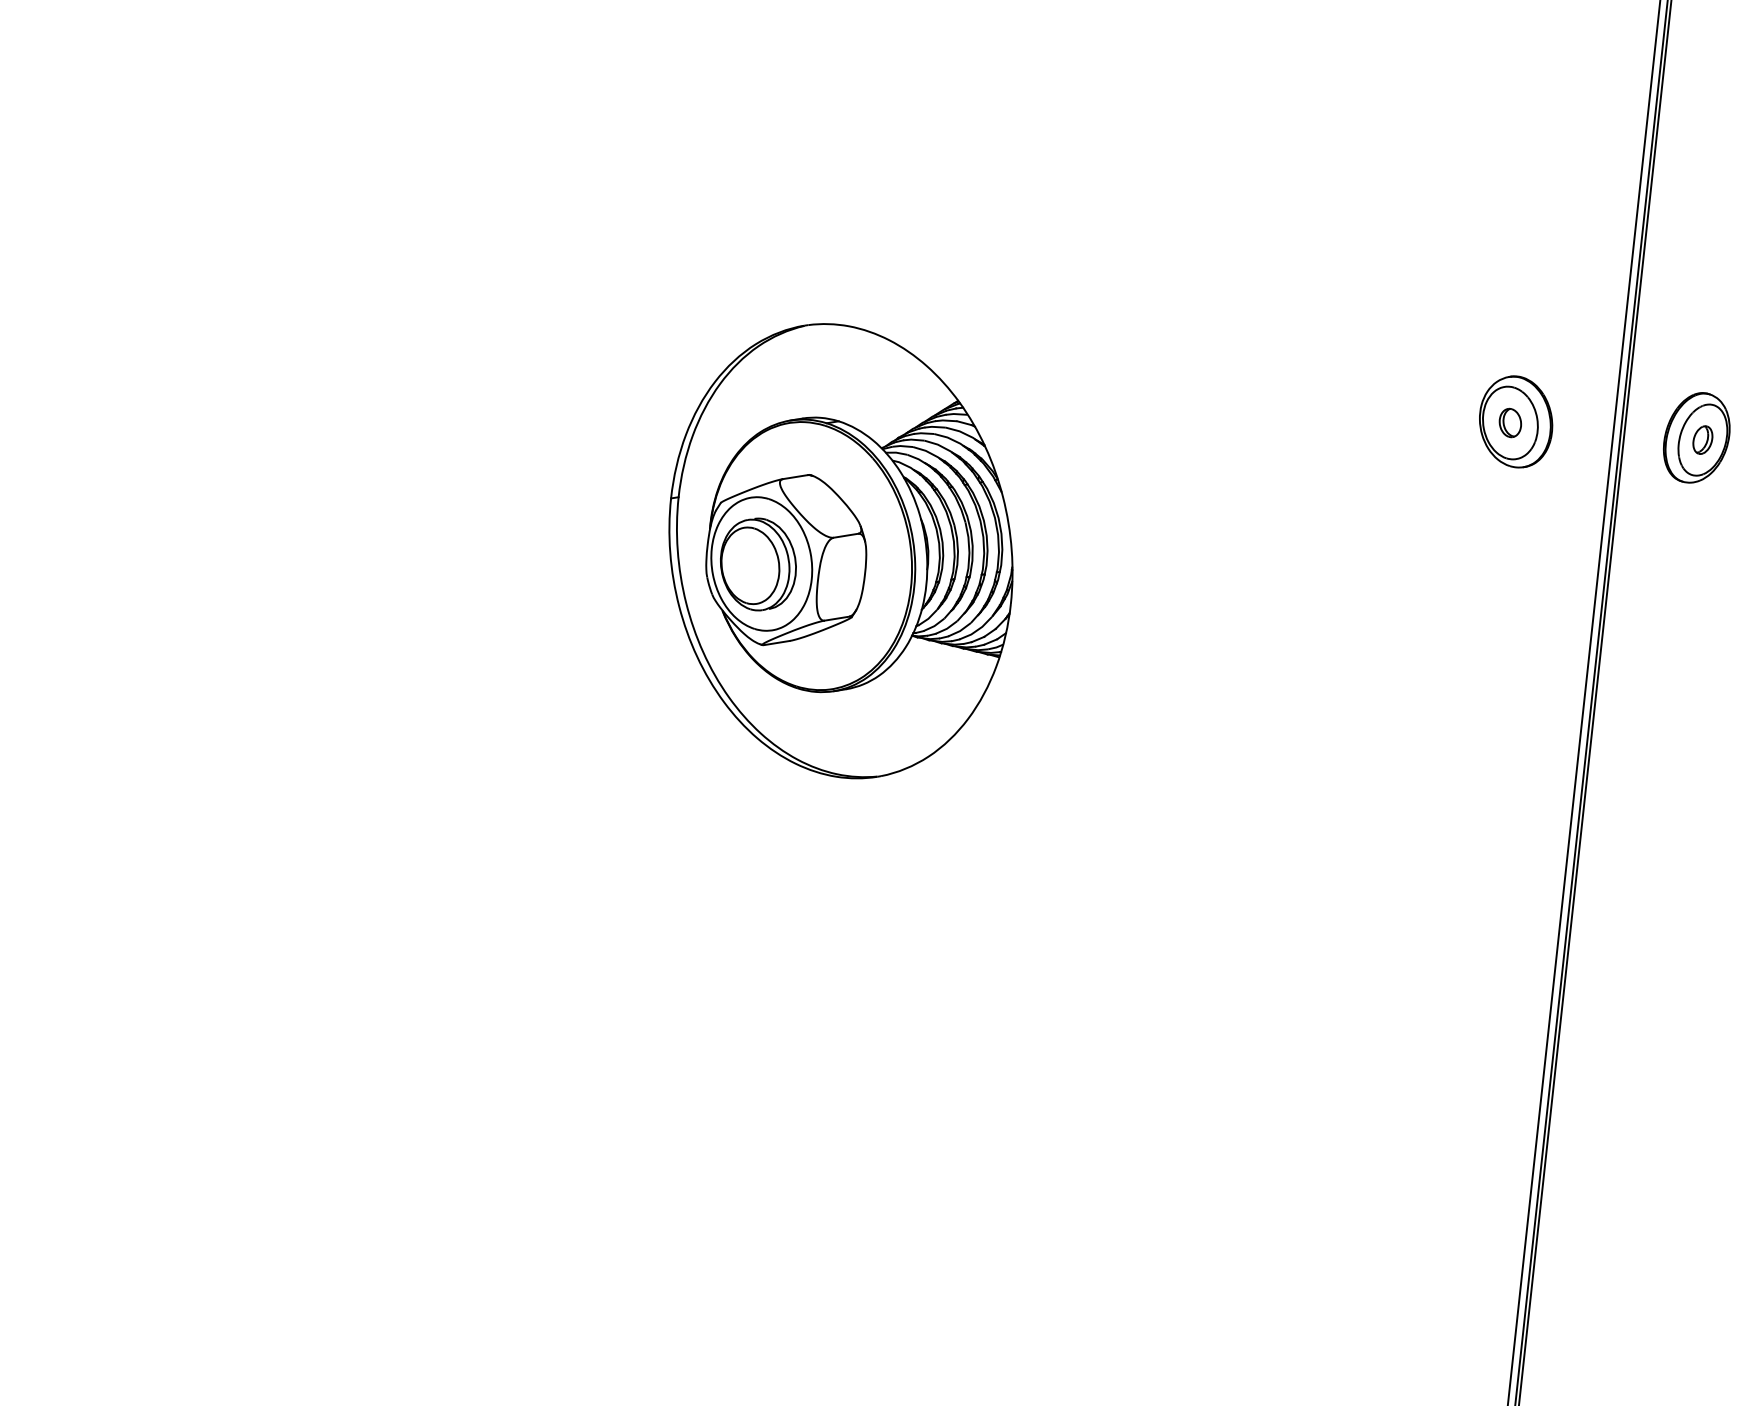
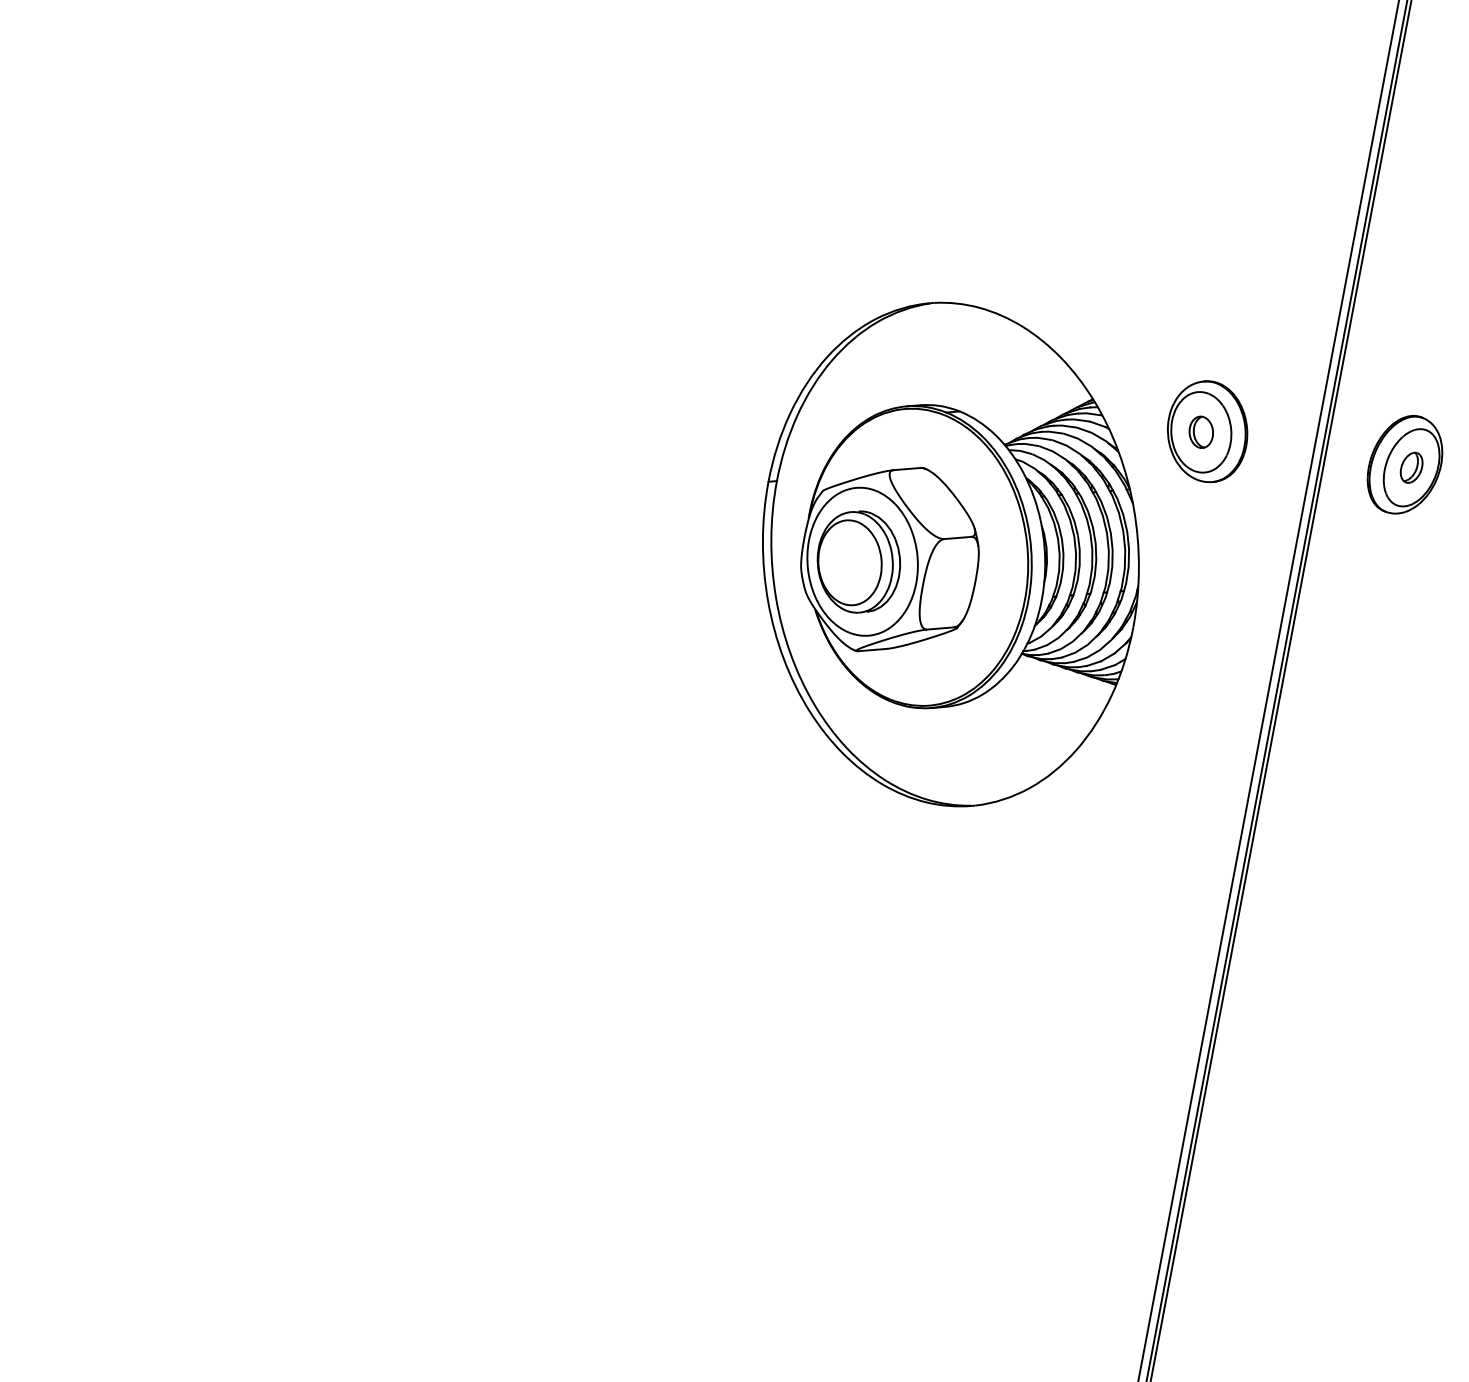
part: (840, 551) -> (950, 554), moved

